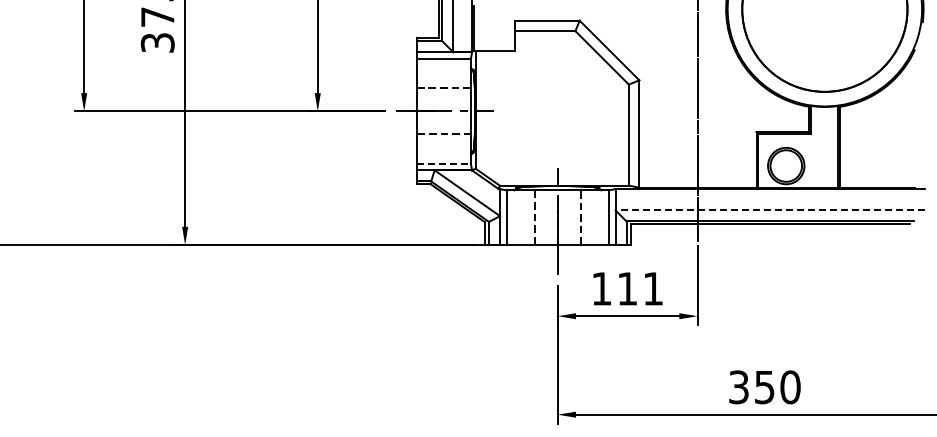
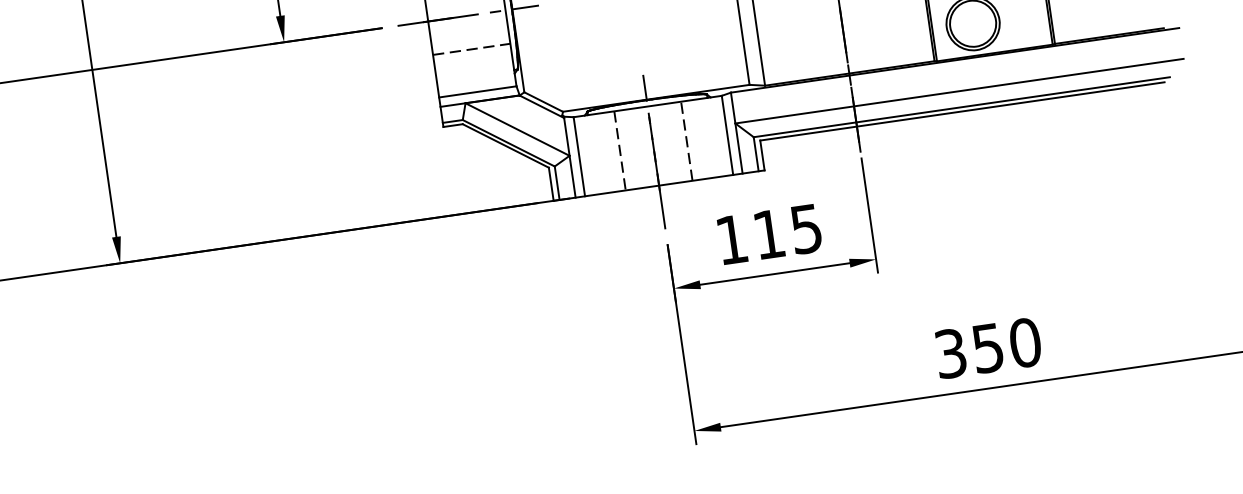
line: (444, 163) -> (478, 91), dashed -> solid
line: (770, 210) -> (959, 91), dashed -> solid
text: (652, 288) -> (805, 228), 111 -> 115

